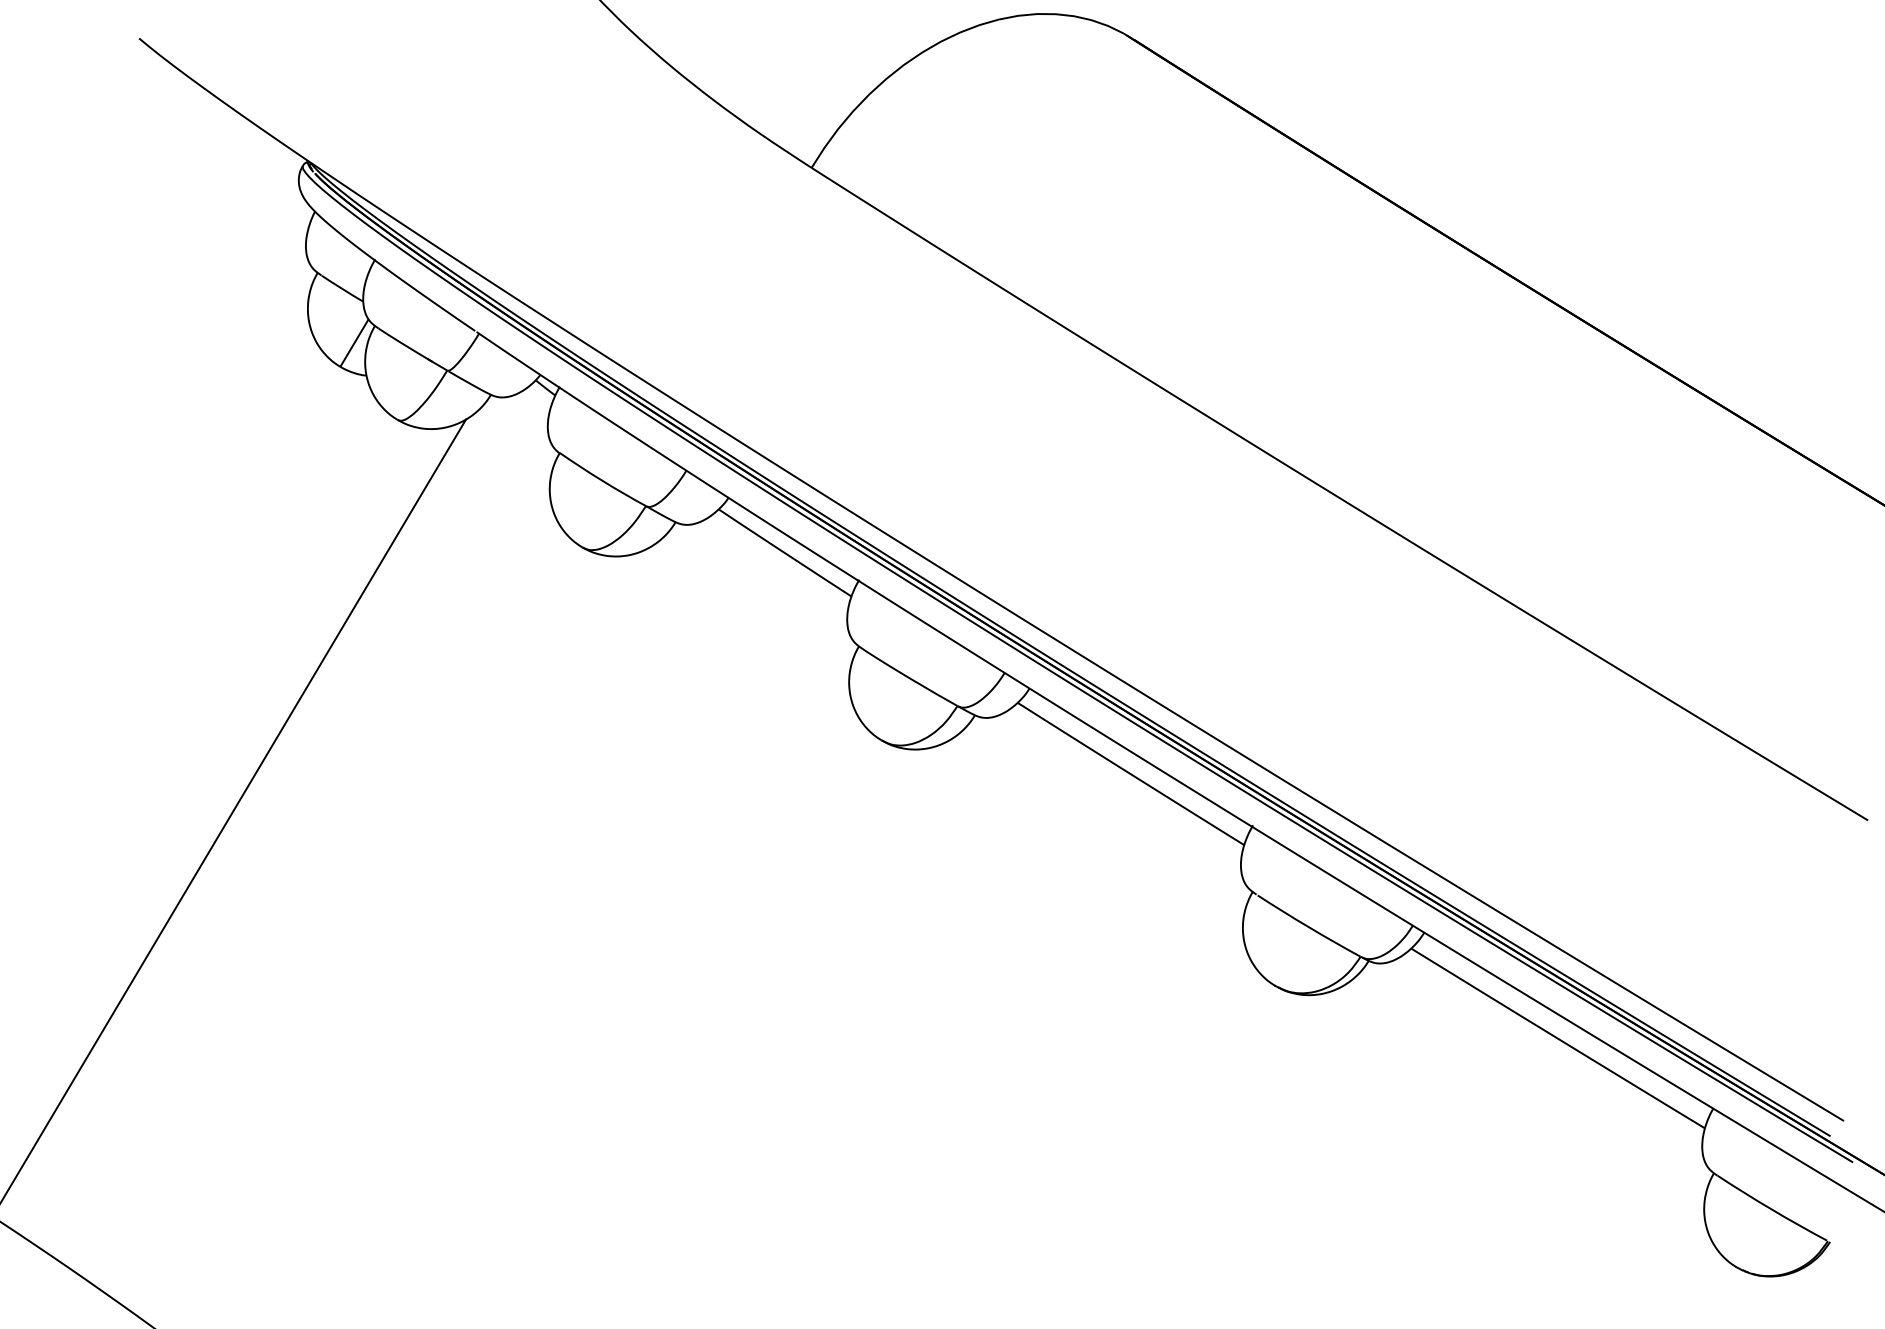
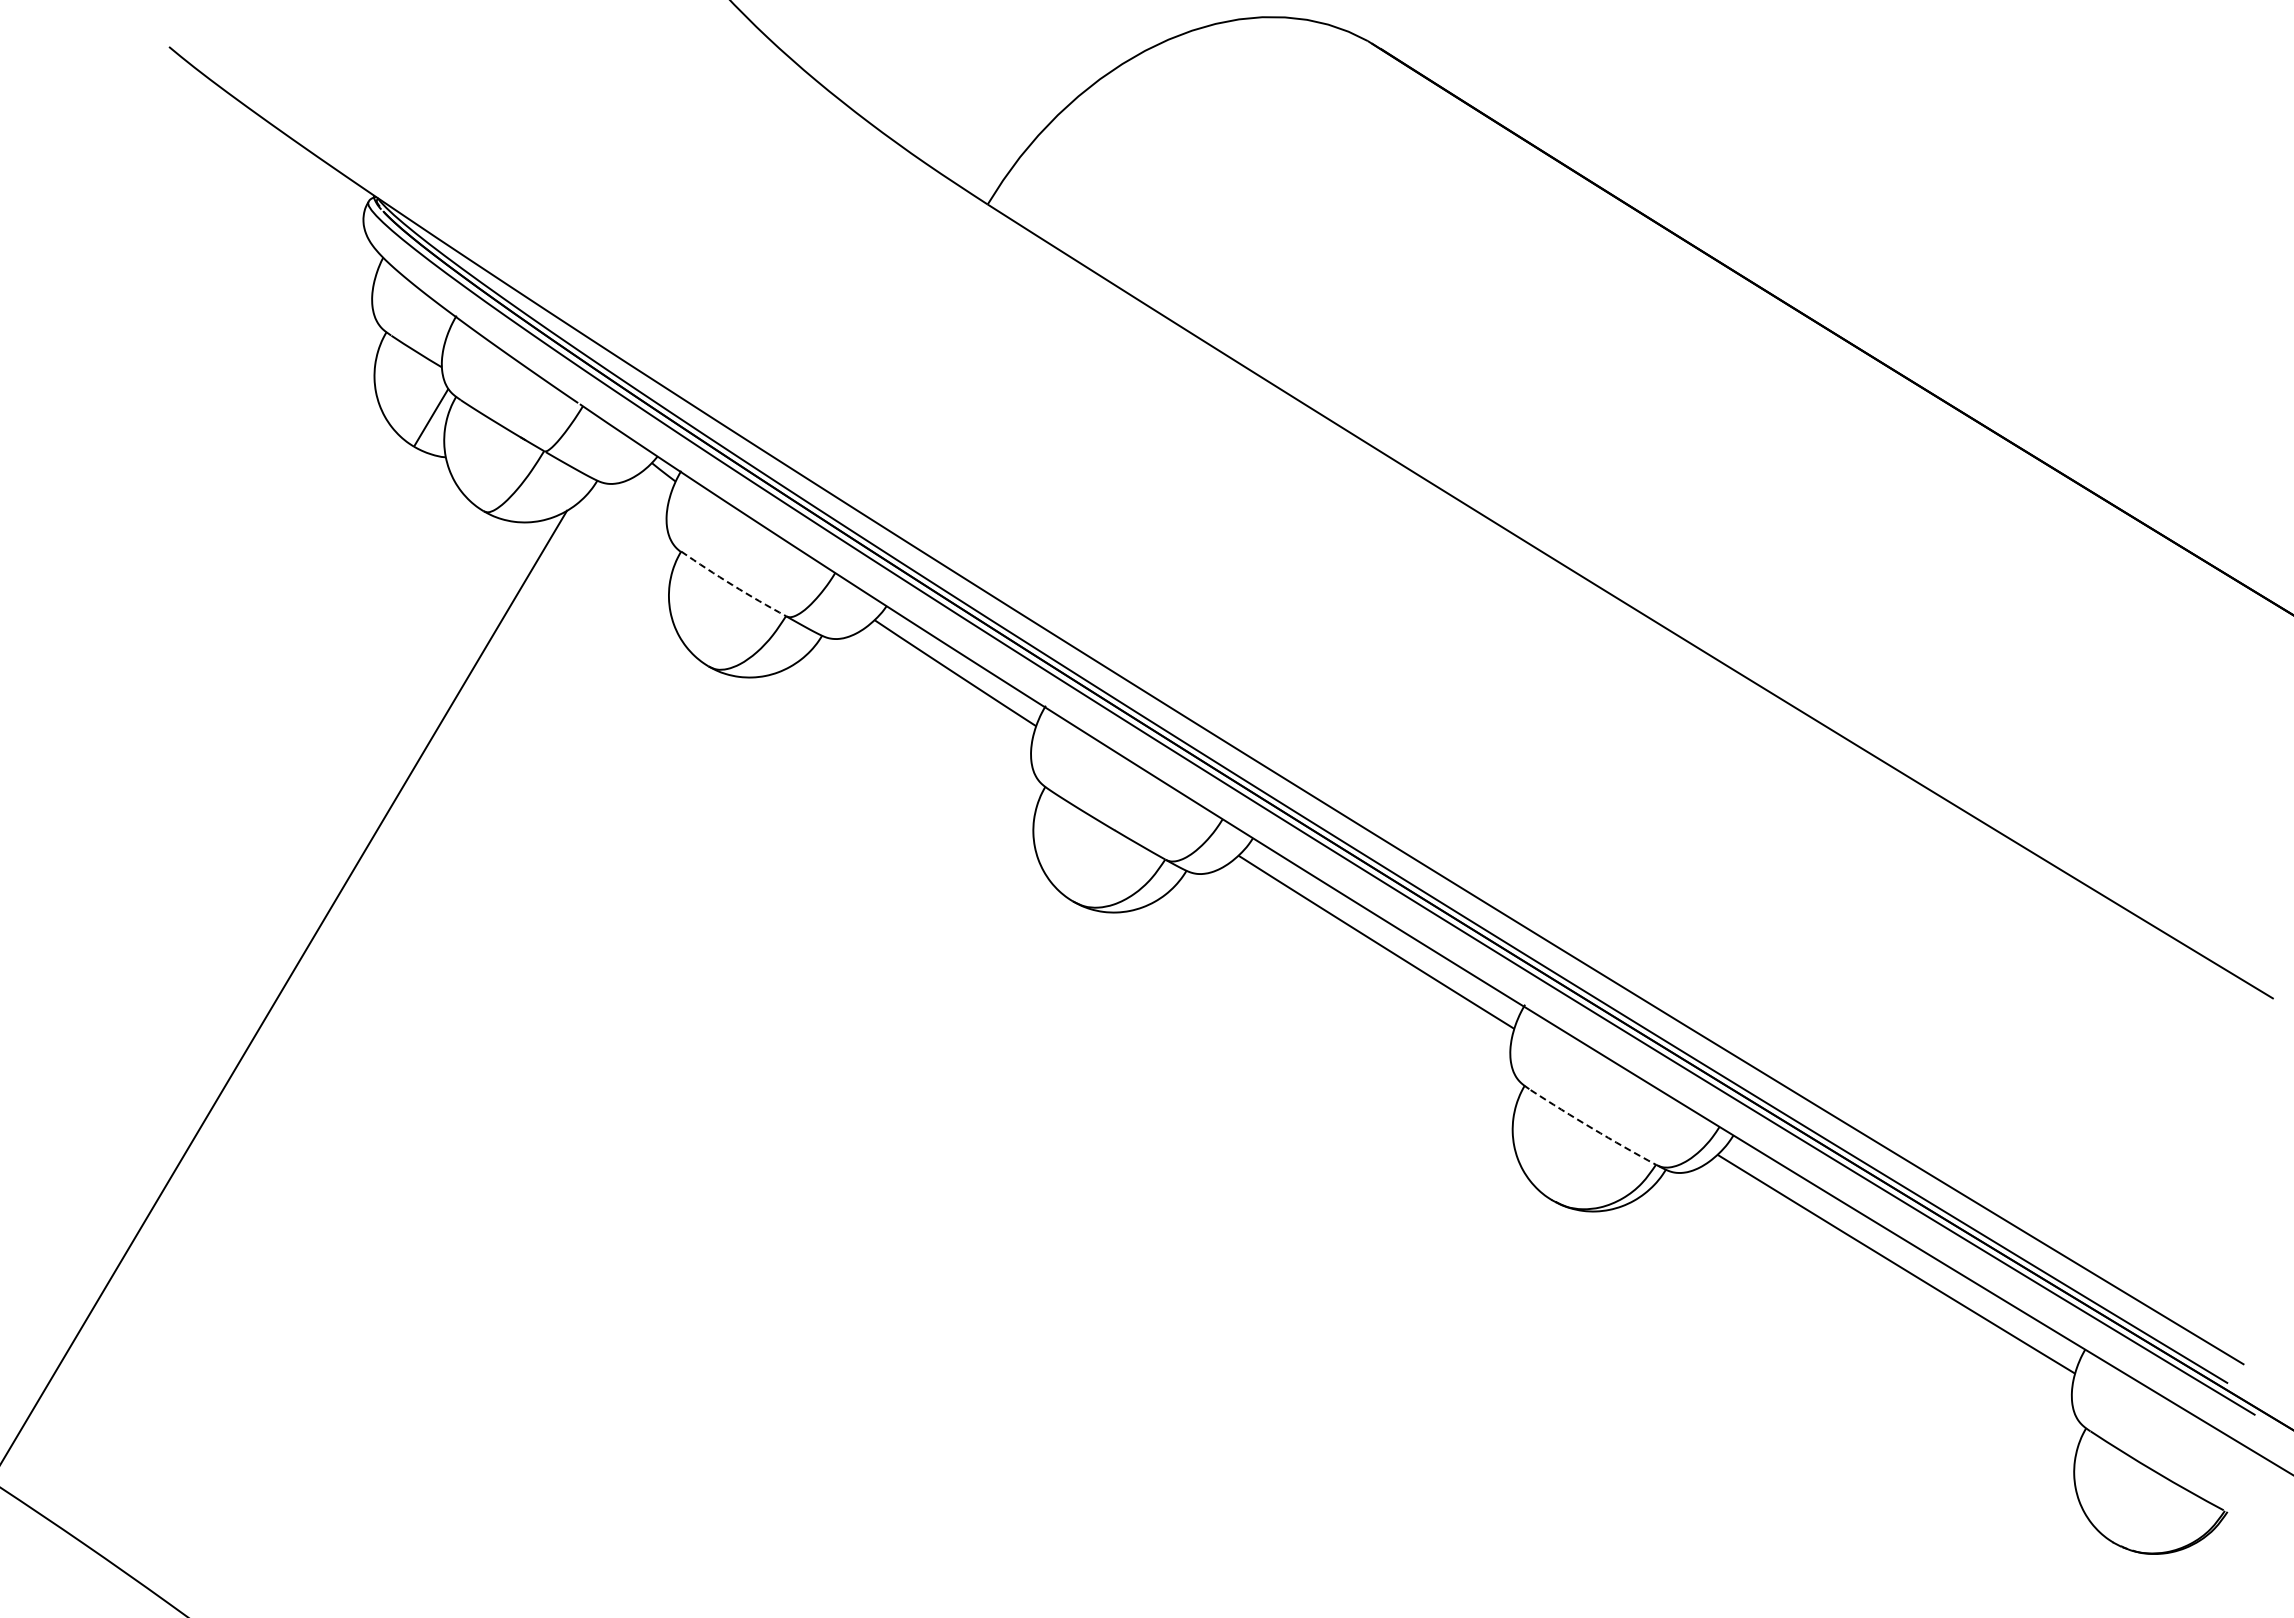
arc: (601, 480) -> (732, 585), solid -> dashed
arc: (1308, 926) -> (1592, 1128), solid -> dashed

